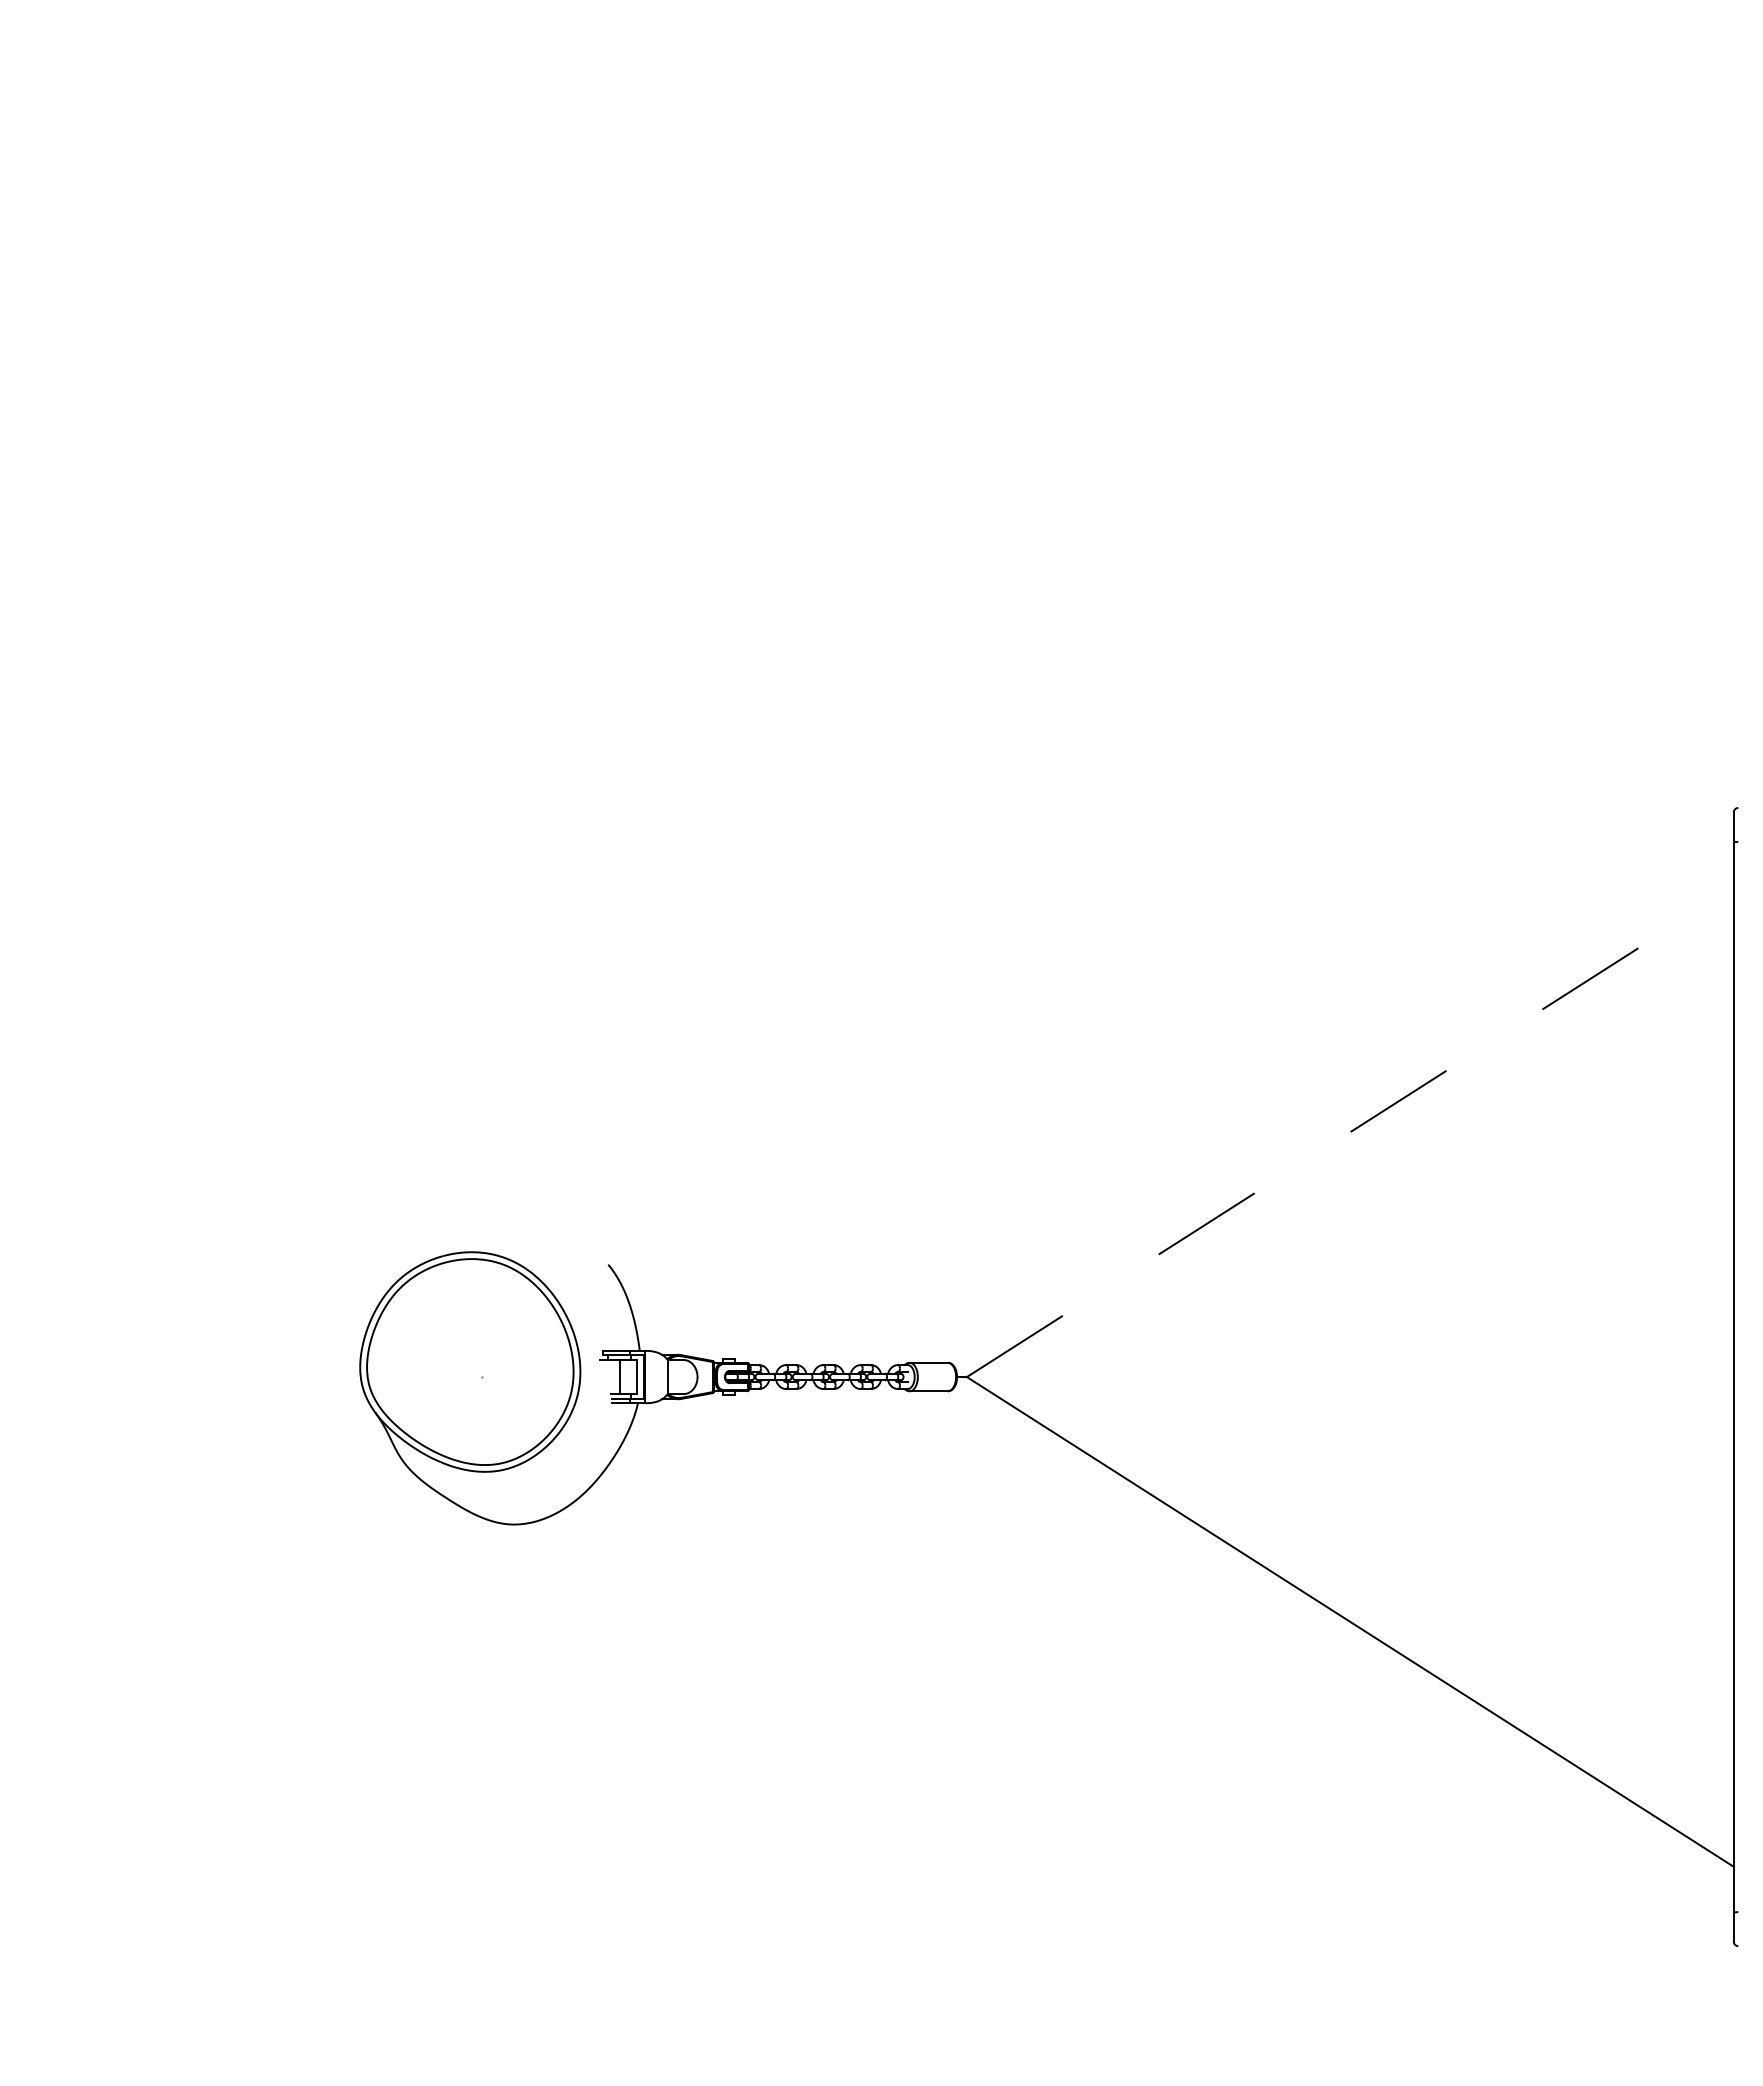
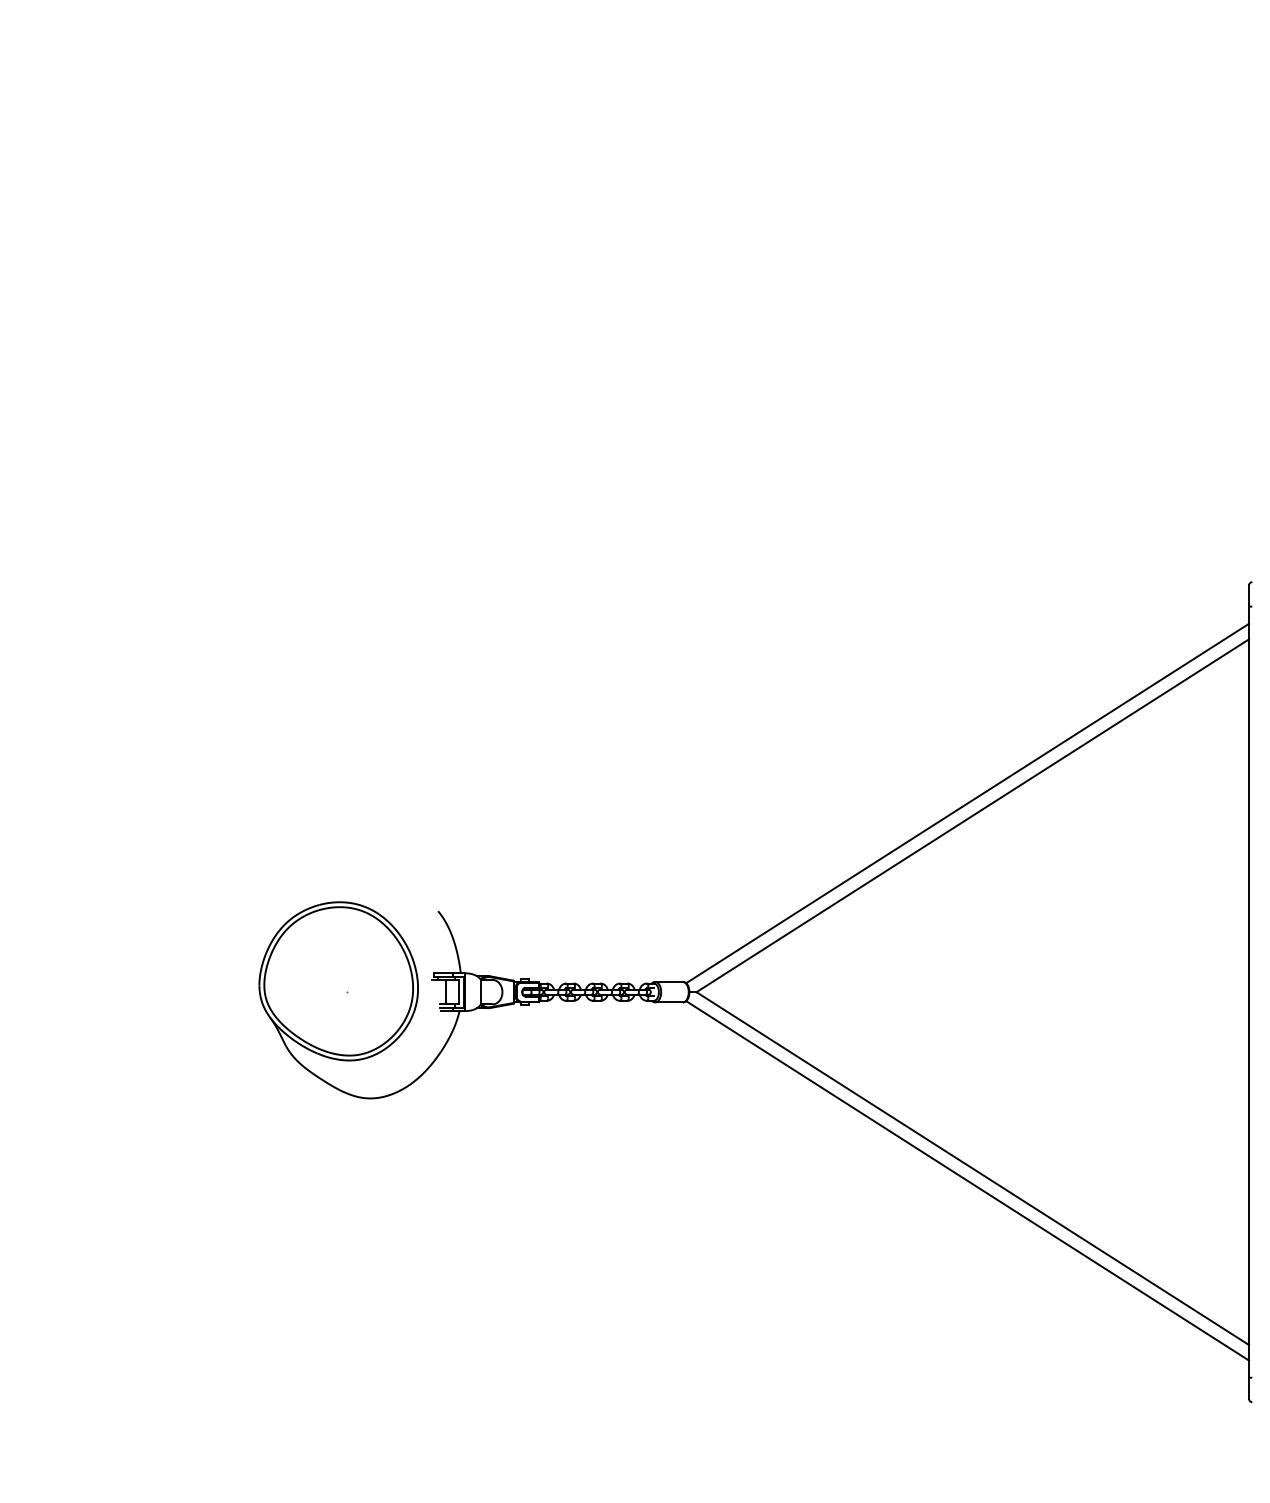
line: (1342, 1114) -> (967, 803), added
line: (1350, 1132) -> (972, 815), dashed -> solid
line: (1342, 1638) -> (967, 1180), added

